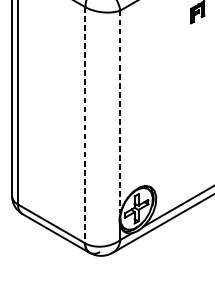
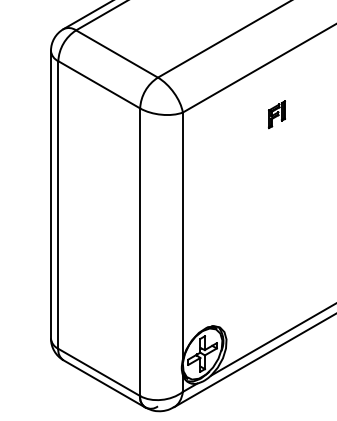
line: (120, 112) -> (182, 236), dashed -> solid
line: (85, 125) -> (140, 252), dashed -> solid

